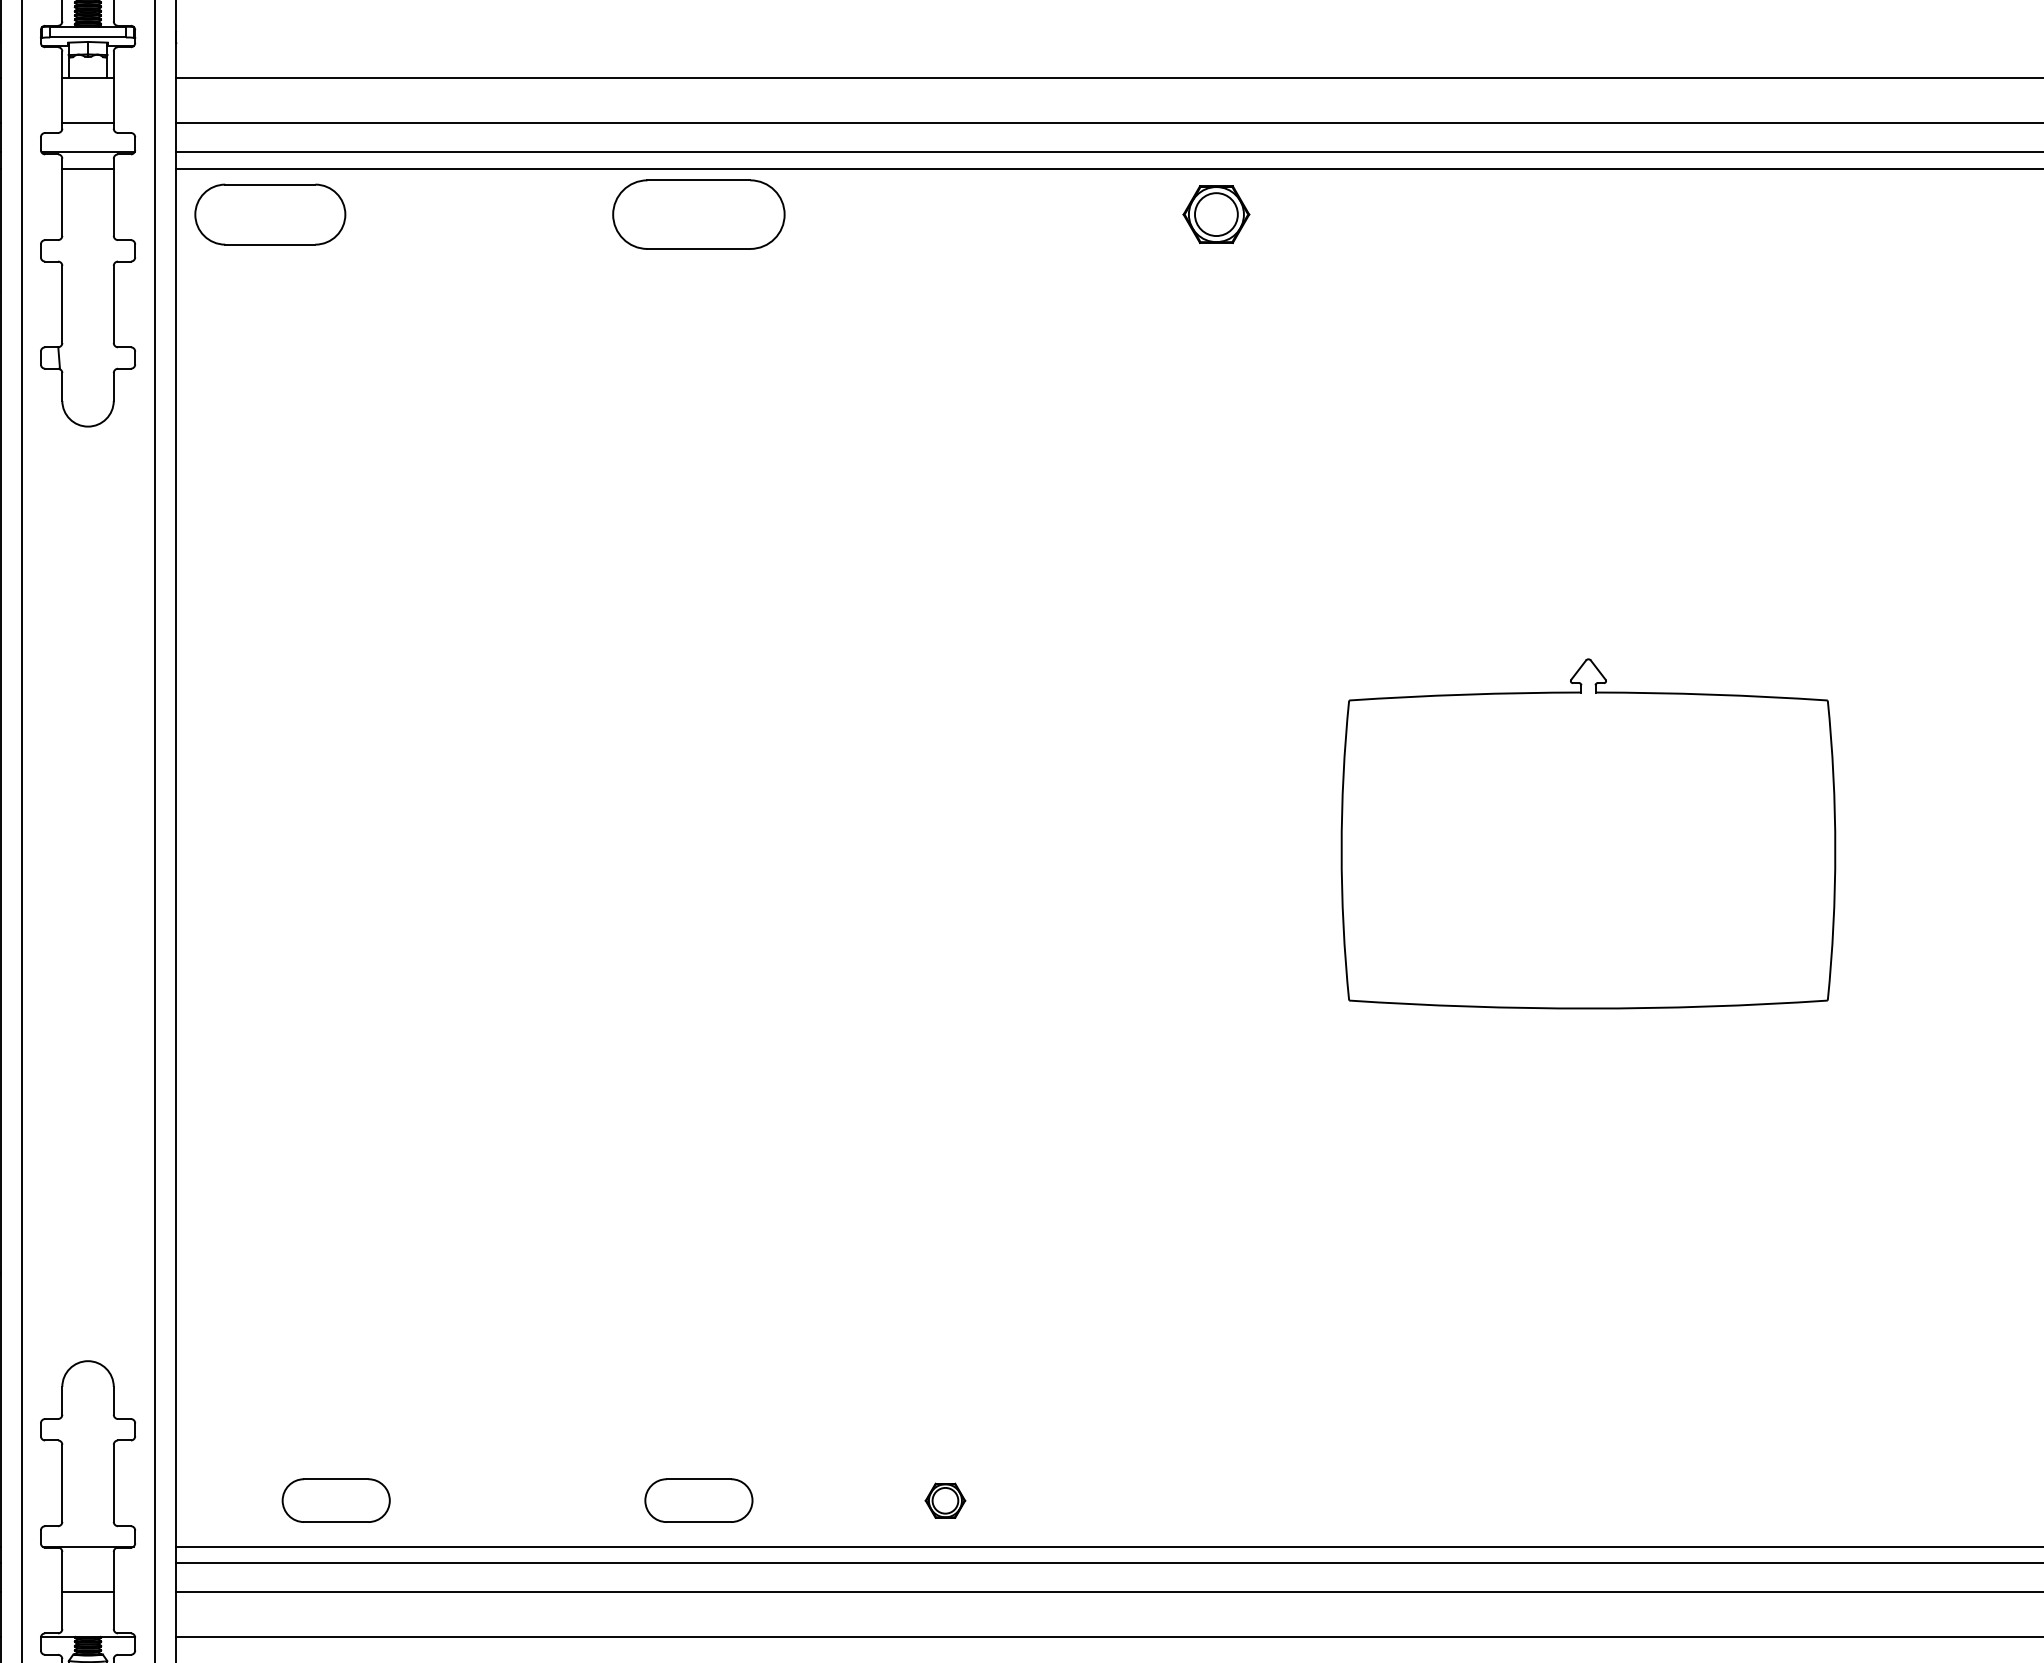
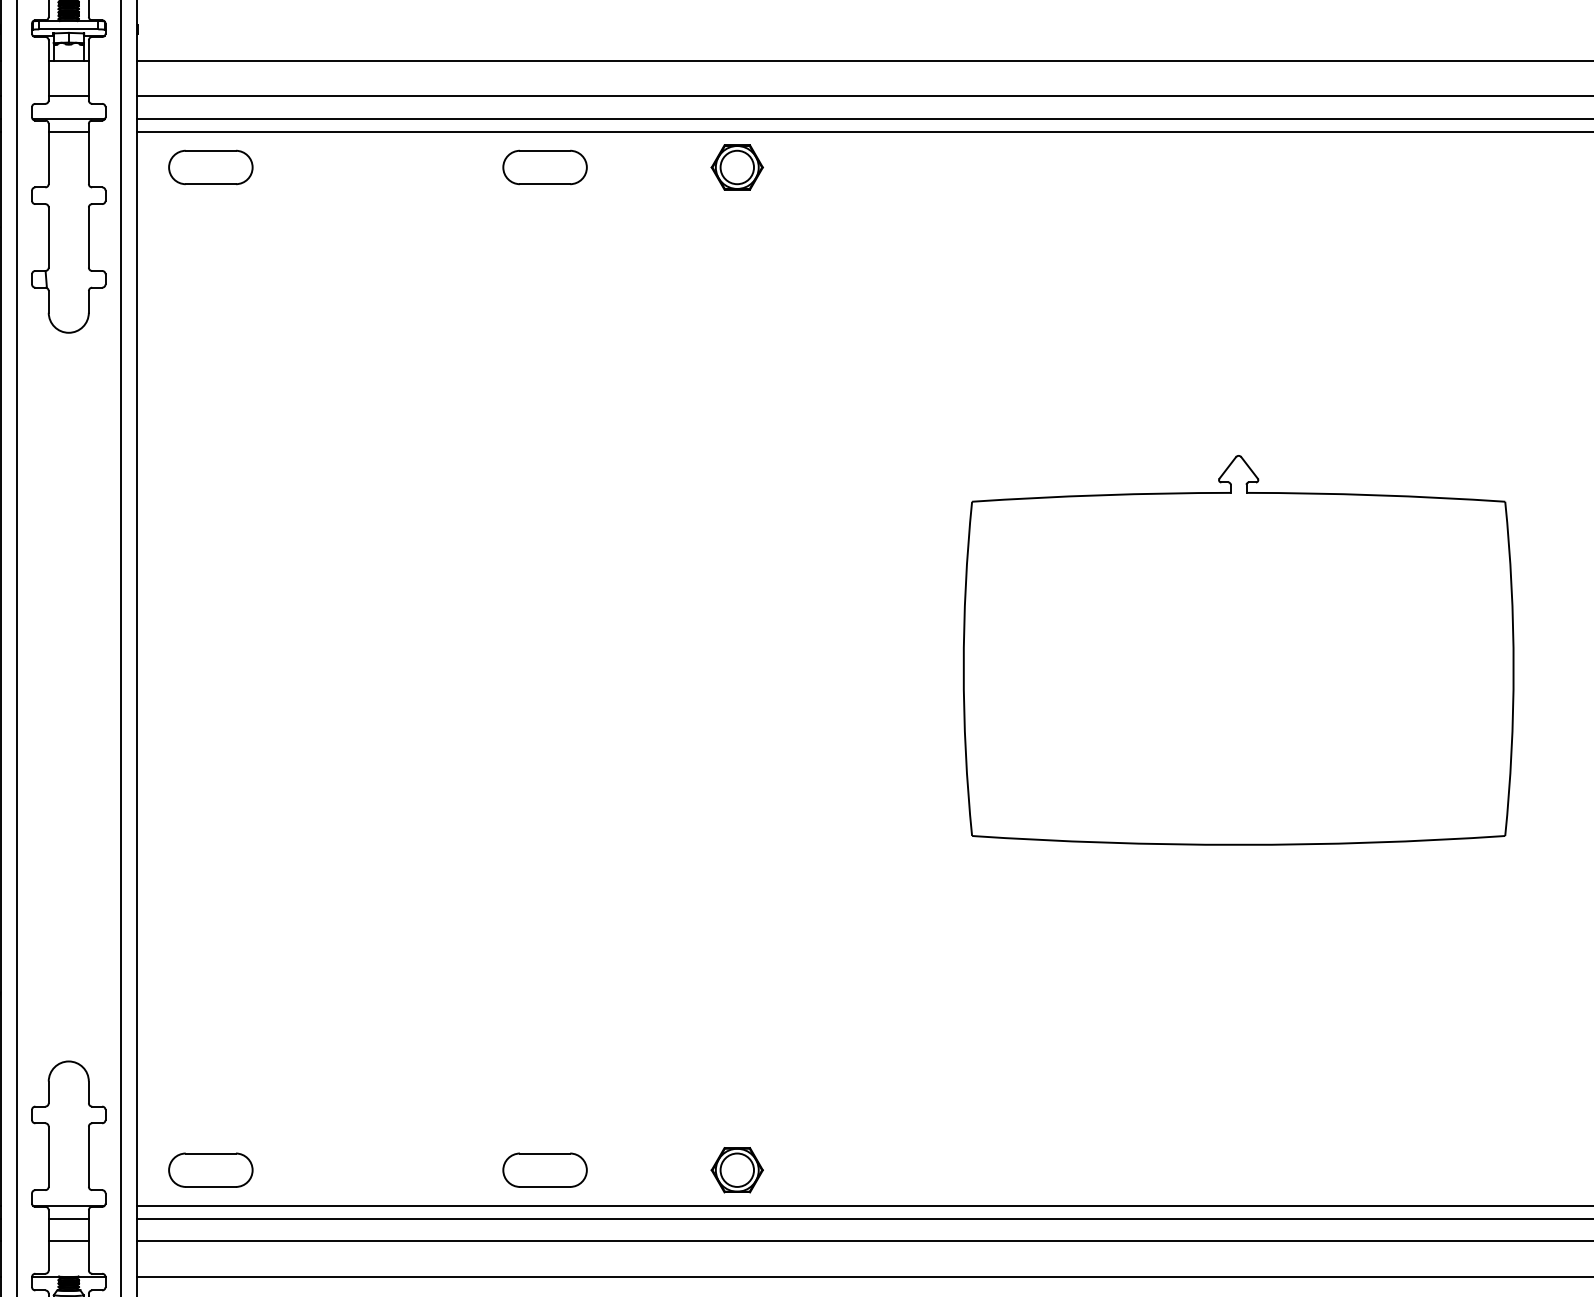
part: (269, 214) -> (210, 167), size x0.71
part: (698, 214) -> (544, 167), size x0.62
part: (1216, 214) -> (737, 167), moved
part: (1588, 833) -> (1238, 650), size x1.43
part: (335, 1500) -> (210, 1170), moved
part: (945, 1500) -> (737, 1170), size x1.67
line: (87, 1562) -> (68, 1218), added

